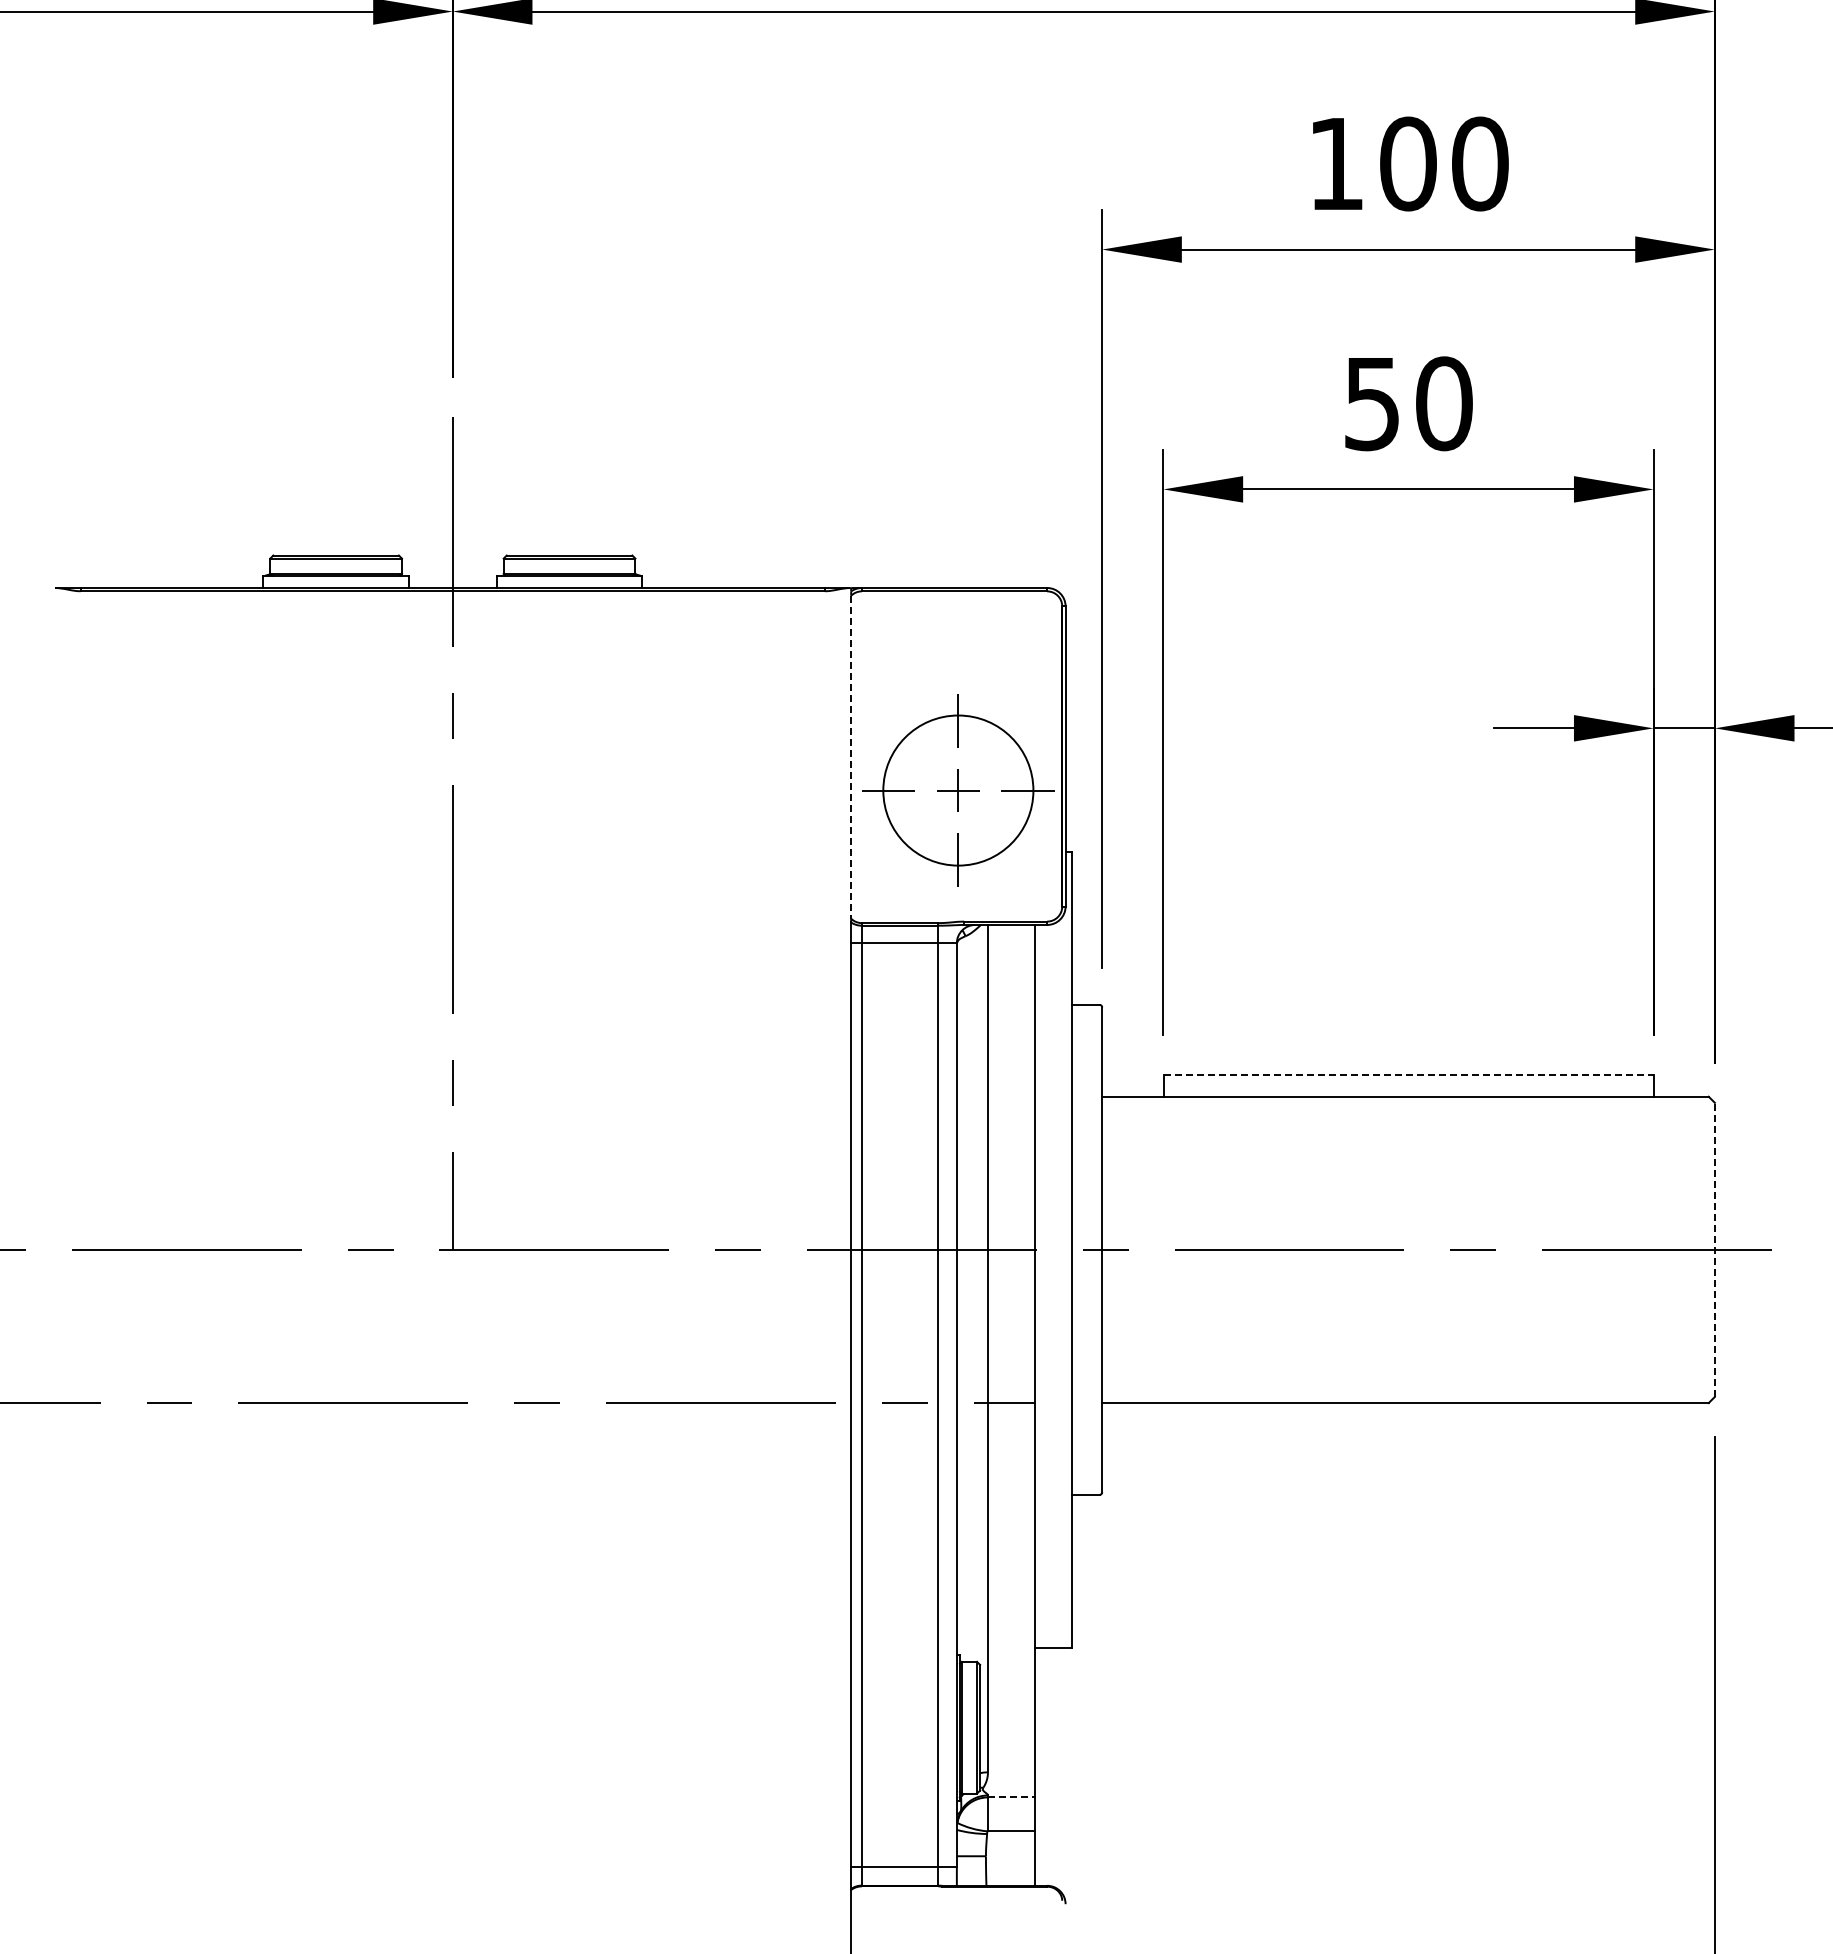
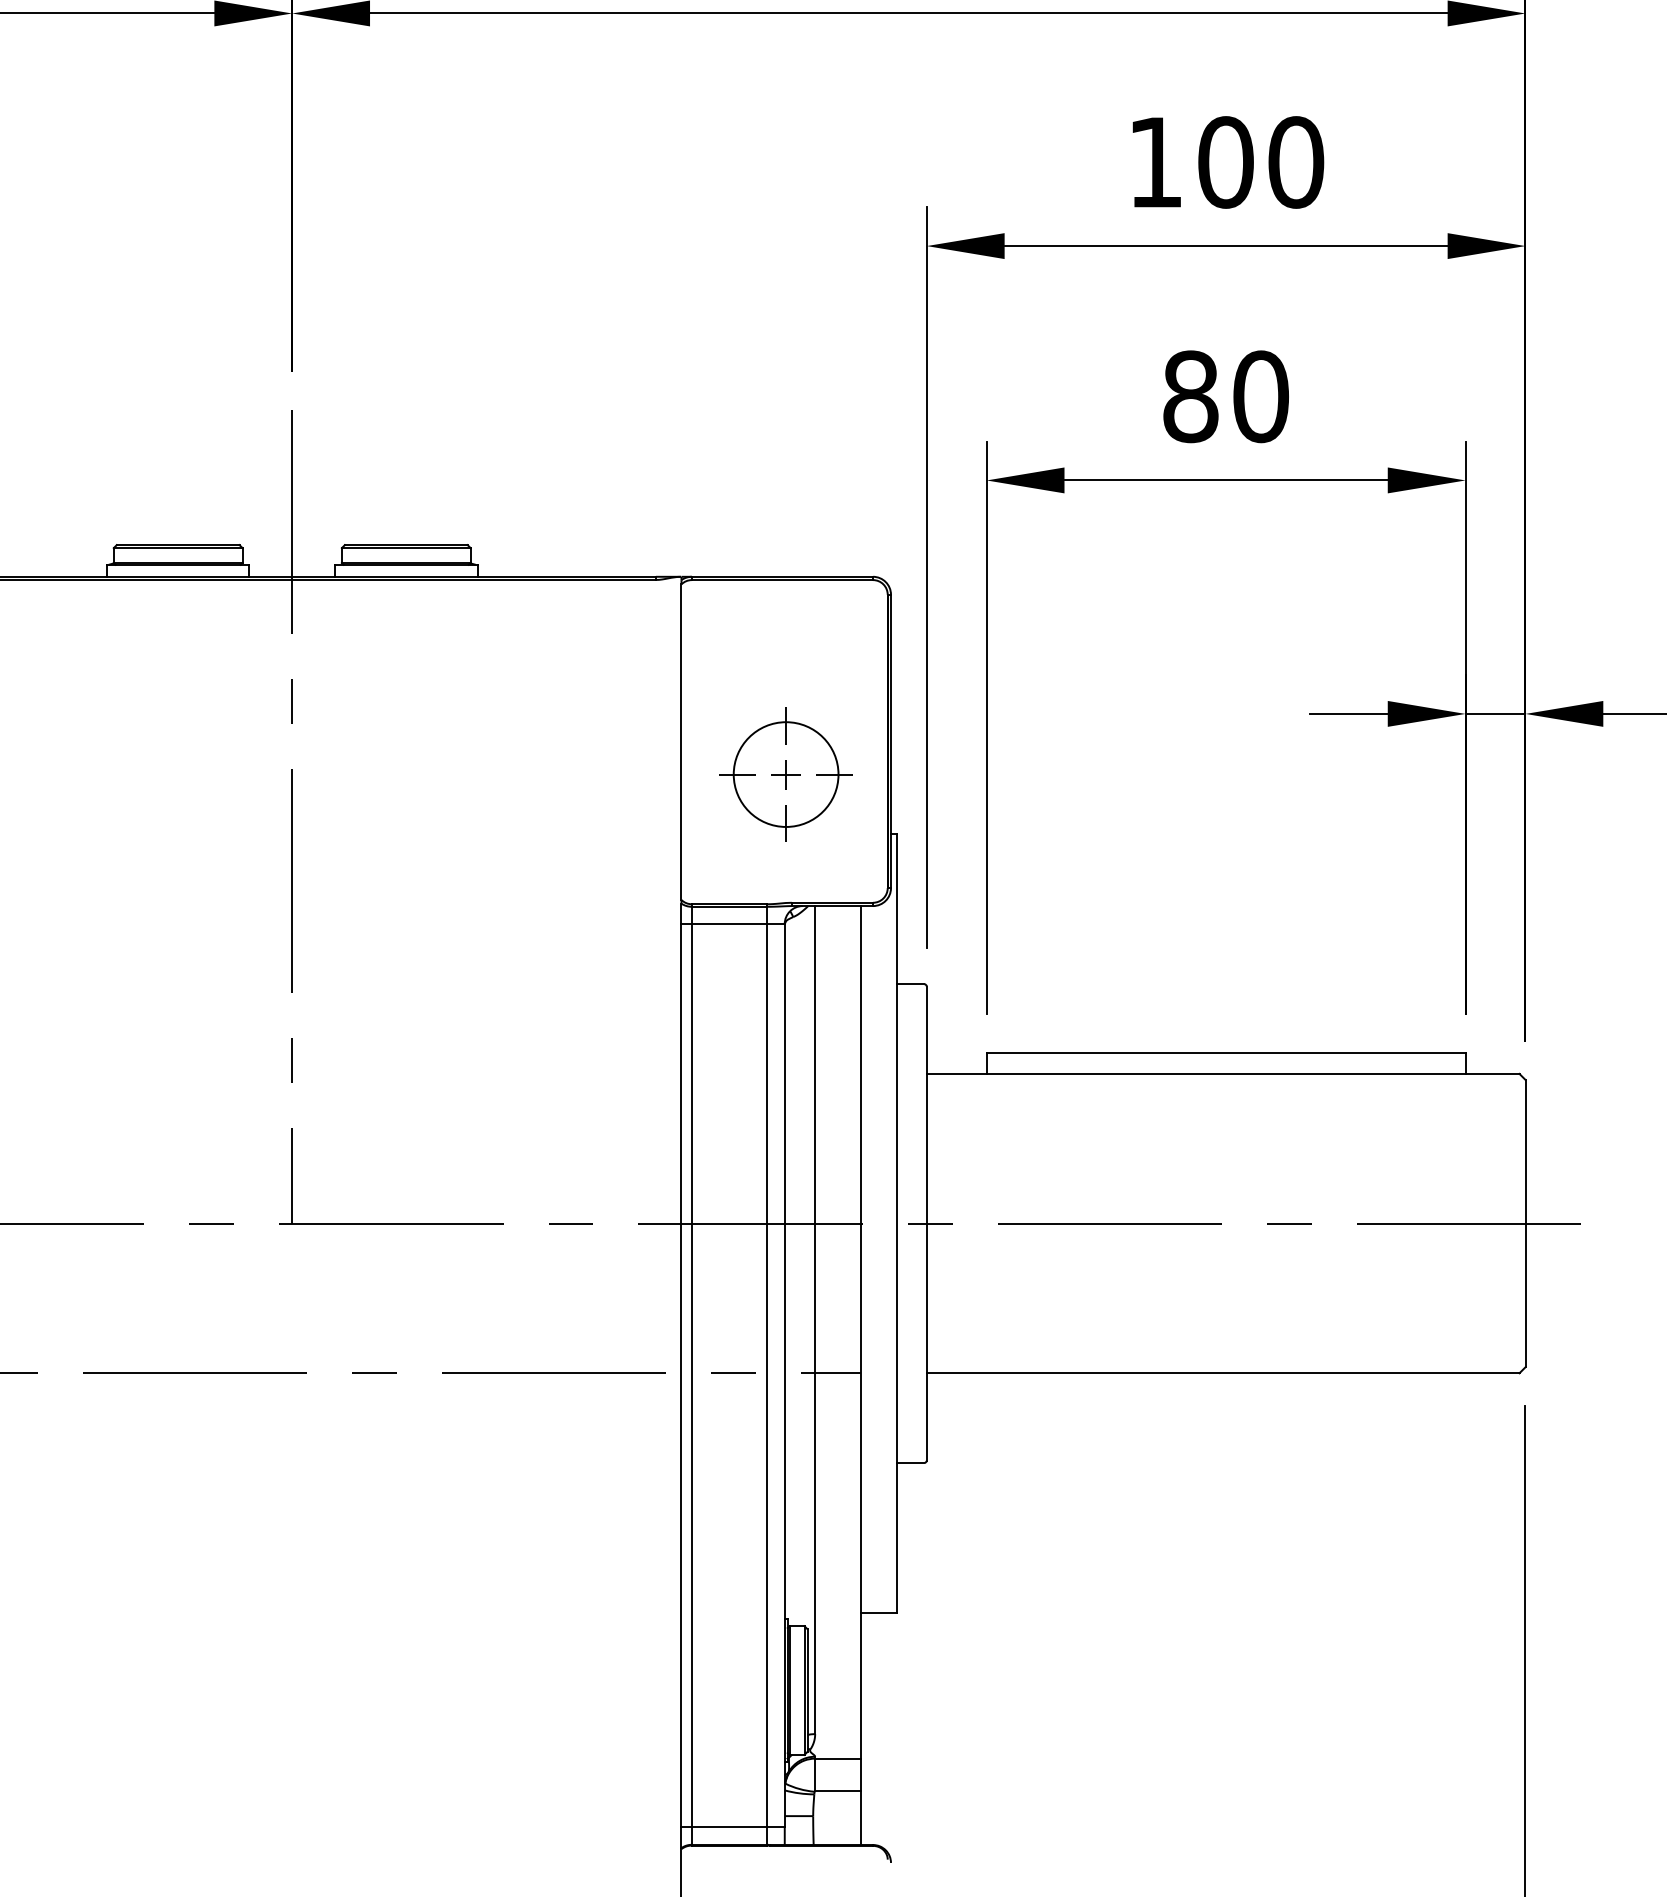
text: (1372, 403) -> (1190, 396), 50 -> 80
line: (851, 757) -> (681, 742), dashed -> solid
part: (957, 789) -> (785, 773), size x0.71
line: (1409, 1075) -> (1227, 1053), dashed -> solid
line: (1714, 1249) -> (1525, 1223), dashed -> solid
line: (1011, 1797) -> (838, 1758), dashed -> solid

